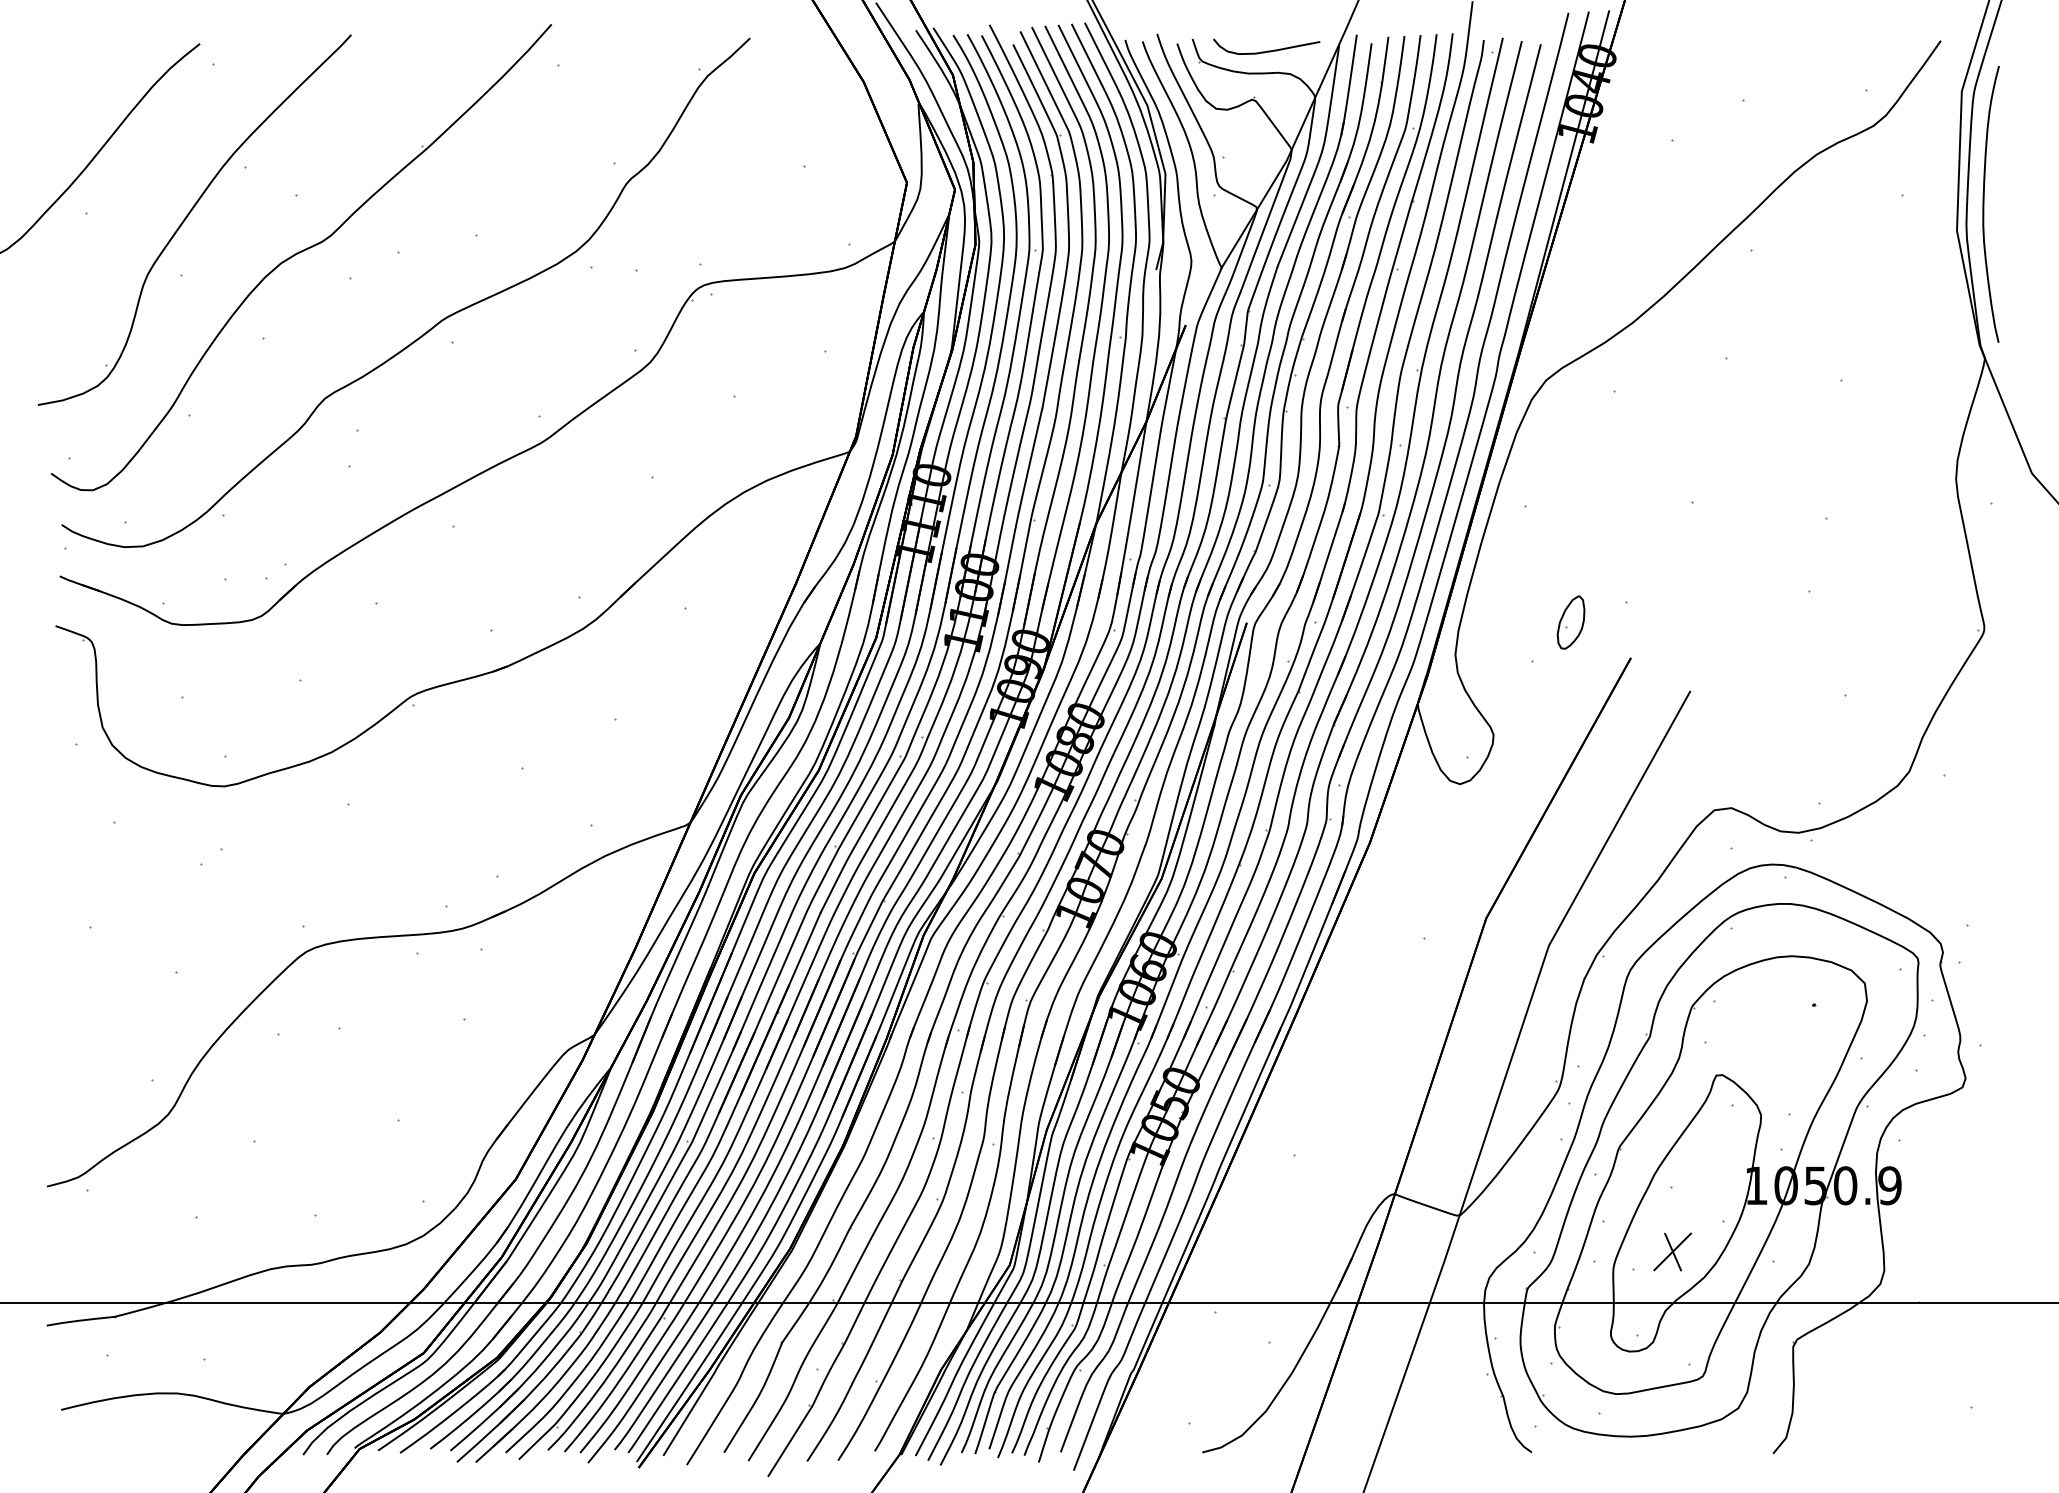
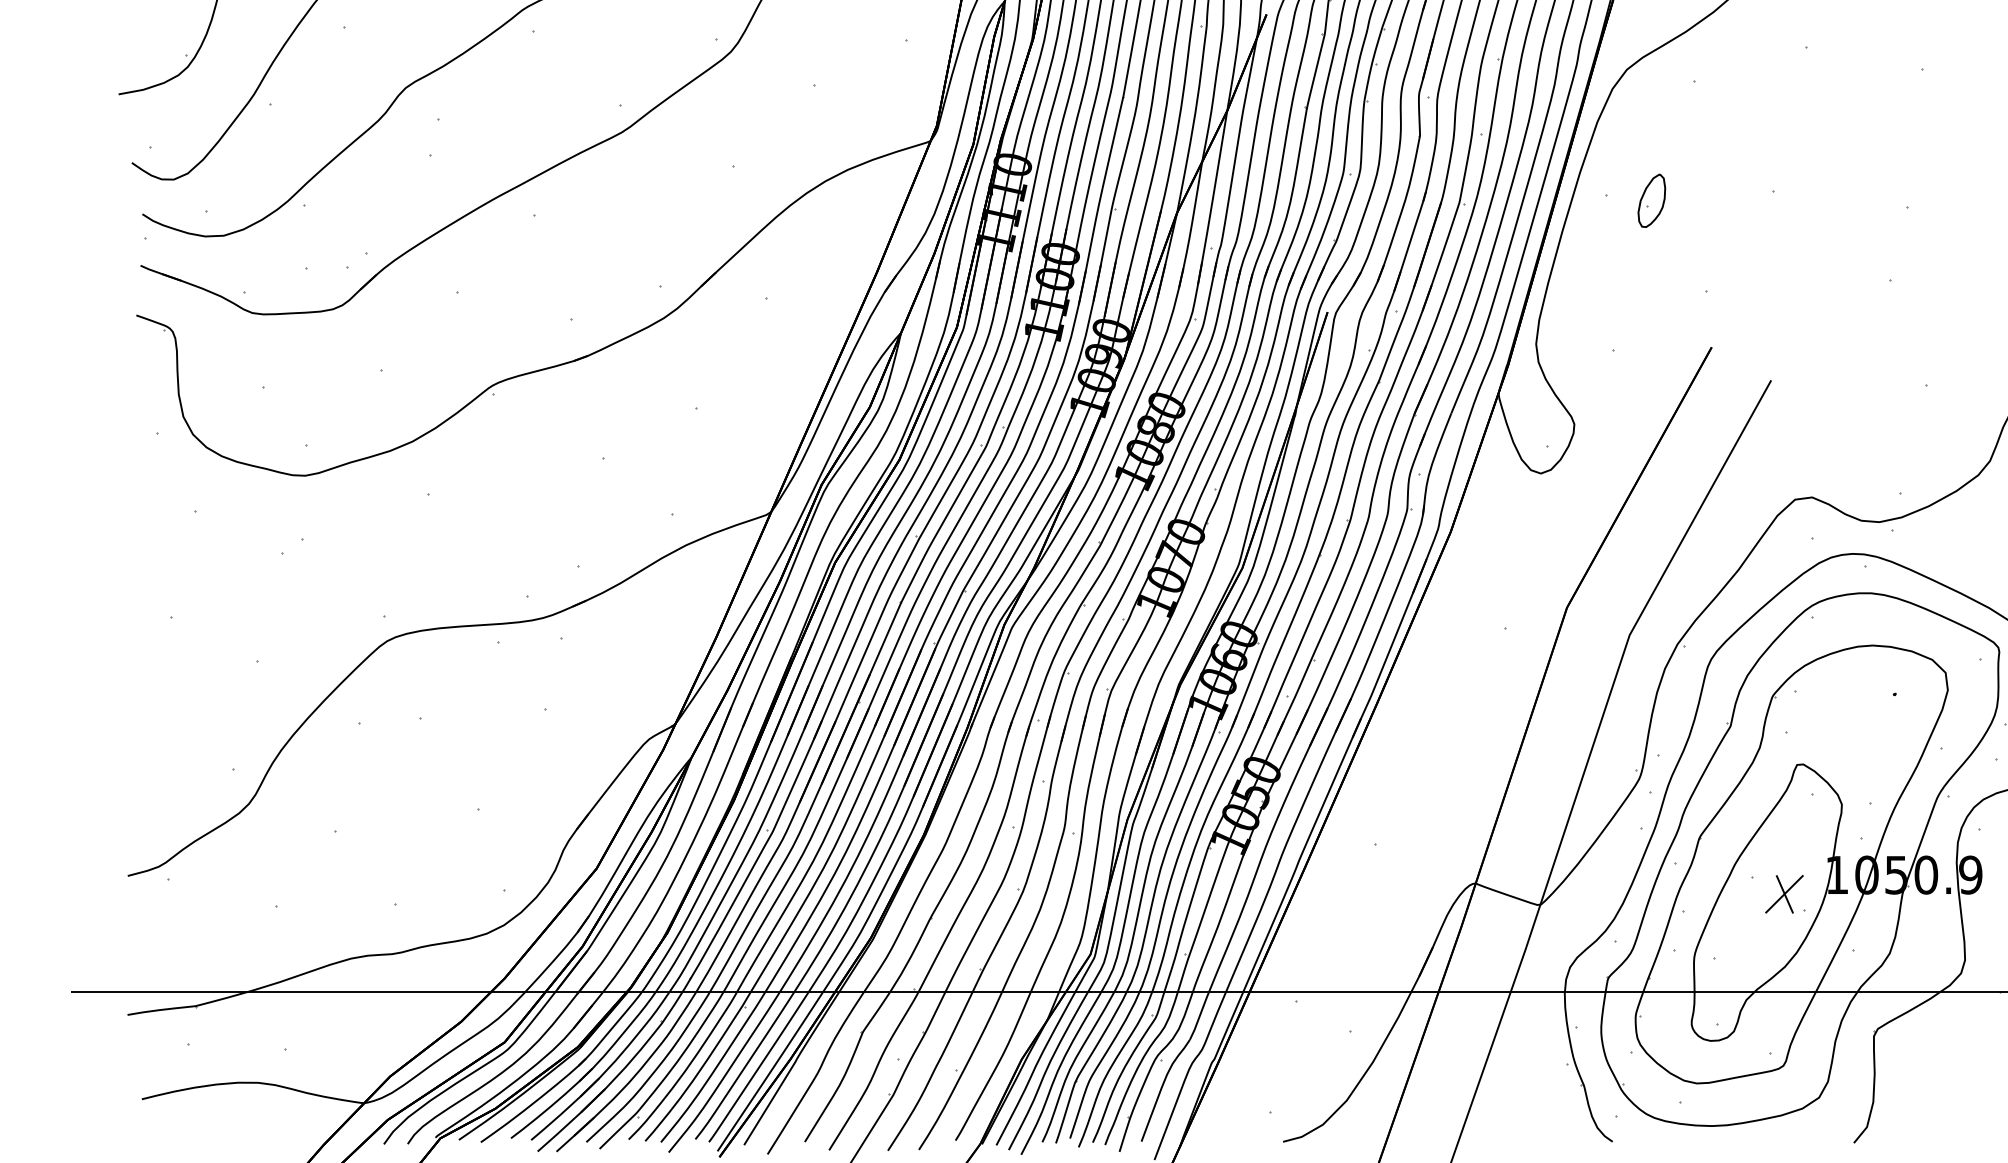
part: (1570, 622) -> (1651, 200), moved
part: (1672, 1251) -> (1784, 893), moved

